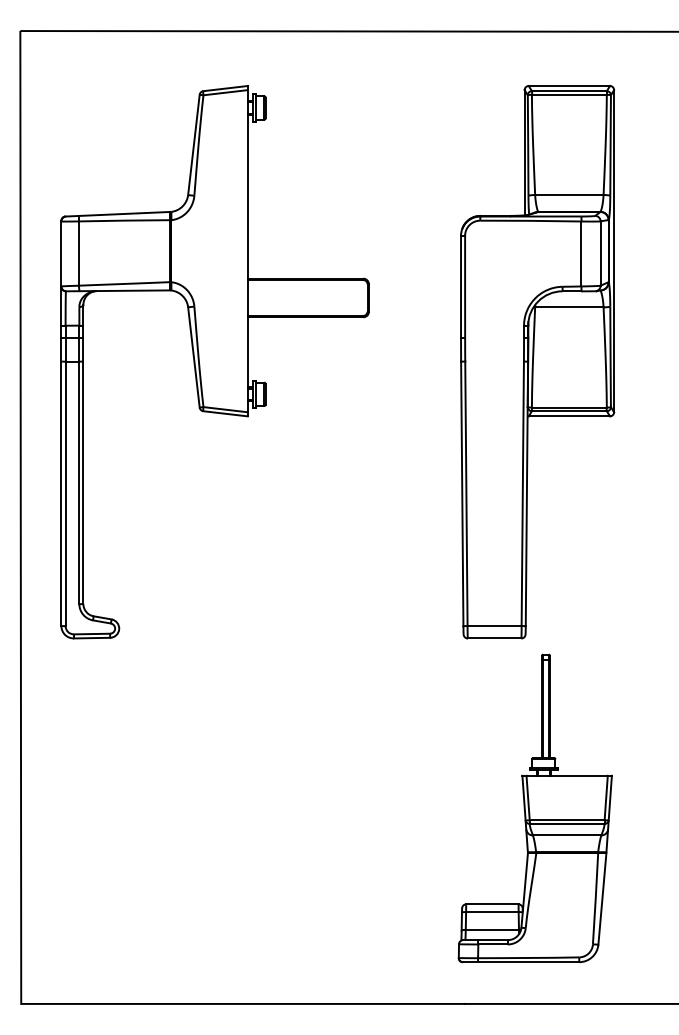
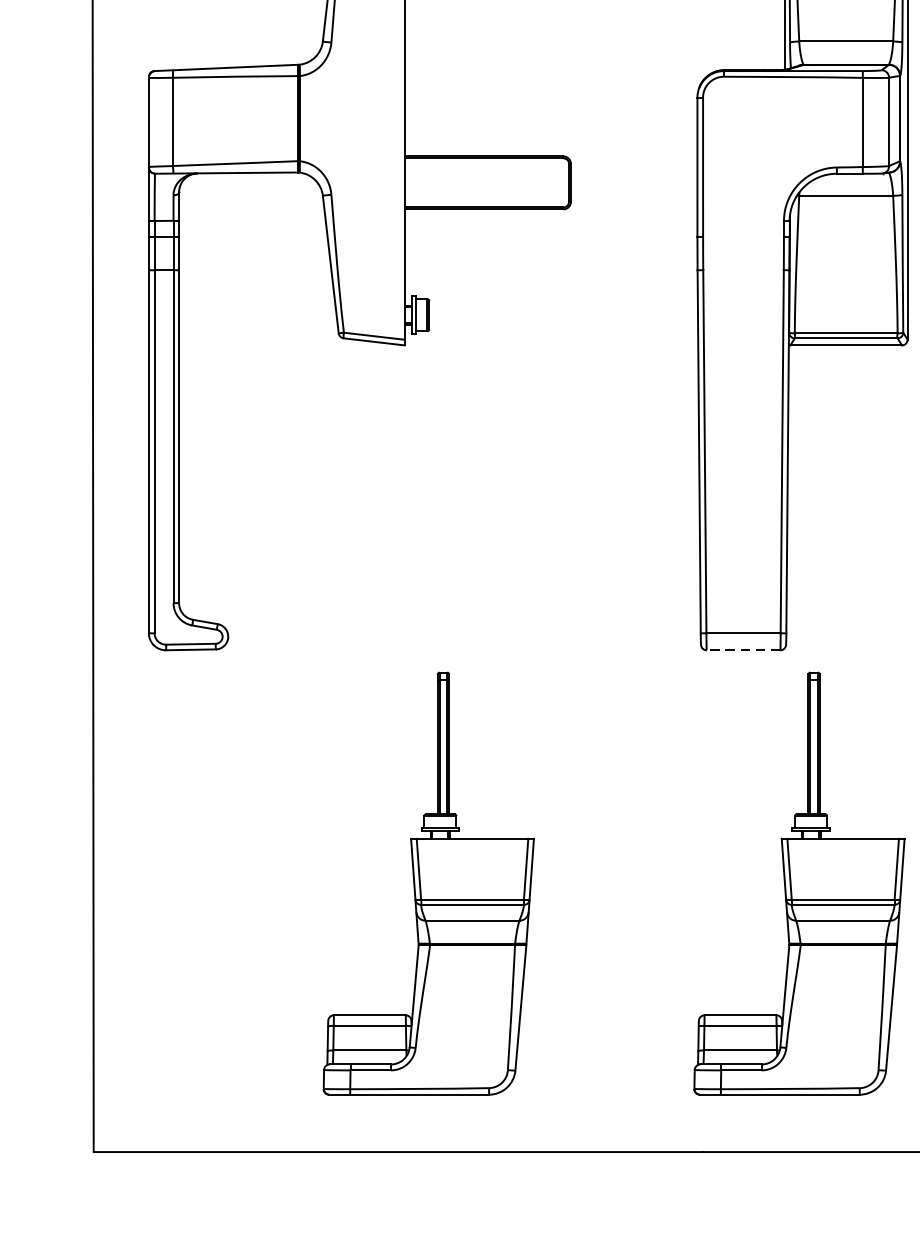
line: (494, 638) -> (743, 650), solid -> dashed
part: (264, 808) -> (427, 883), added

